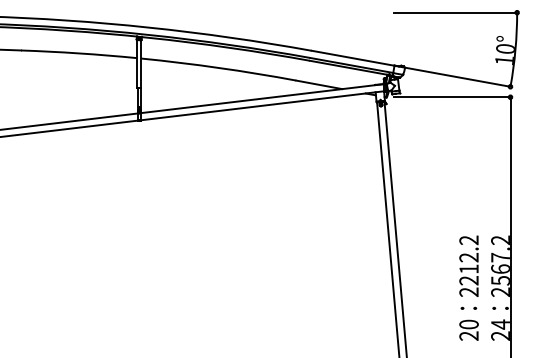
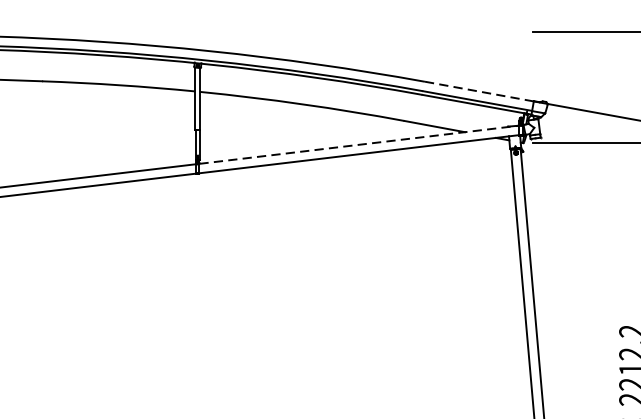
line: (352, 58) -> (478, 91), solid -> dashed
line: (262, 98) -> (360, 144), solid -> dashed

